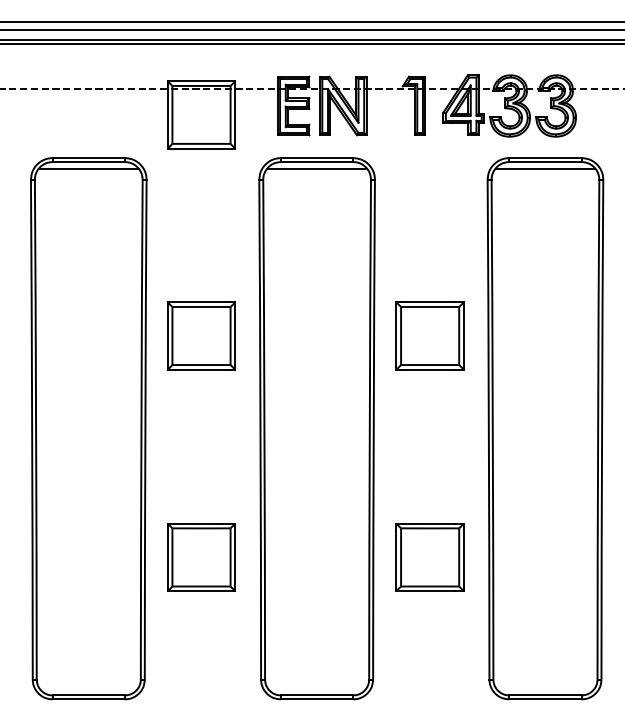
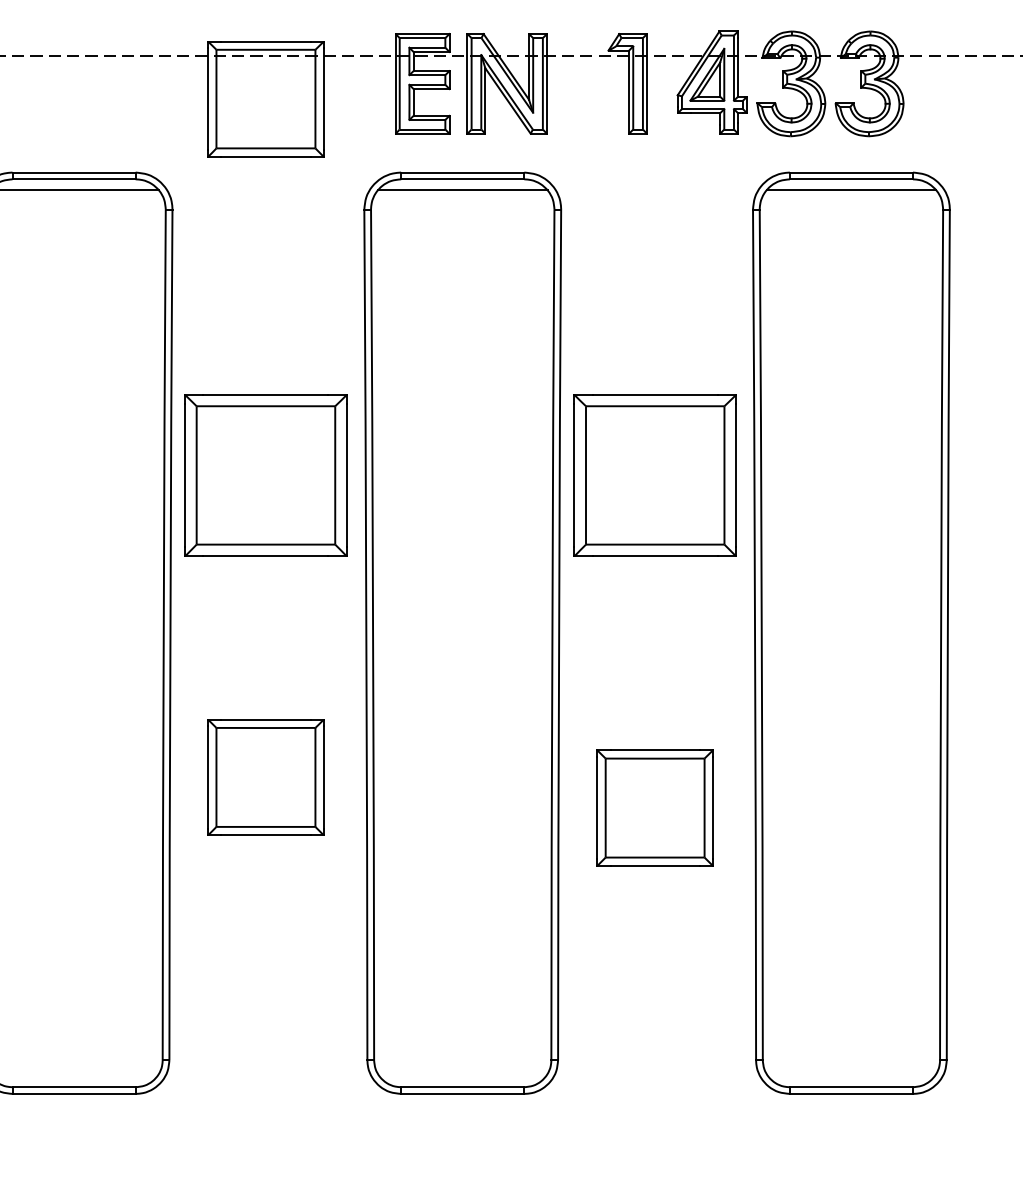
part: (201, 335) -> (265, 474), size x1.4
part: (429, 335) -> (654, 474), size x1.4
part: (201, 557) -> (265, 777), moved
part: (429, 557) -> (654, 808), moved

